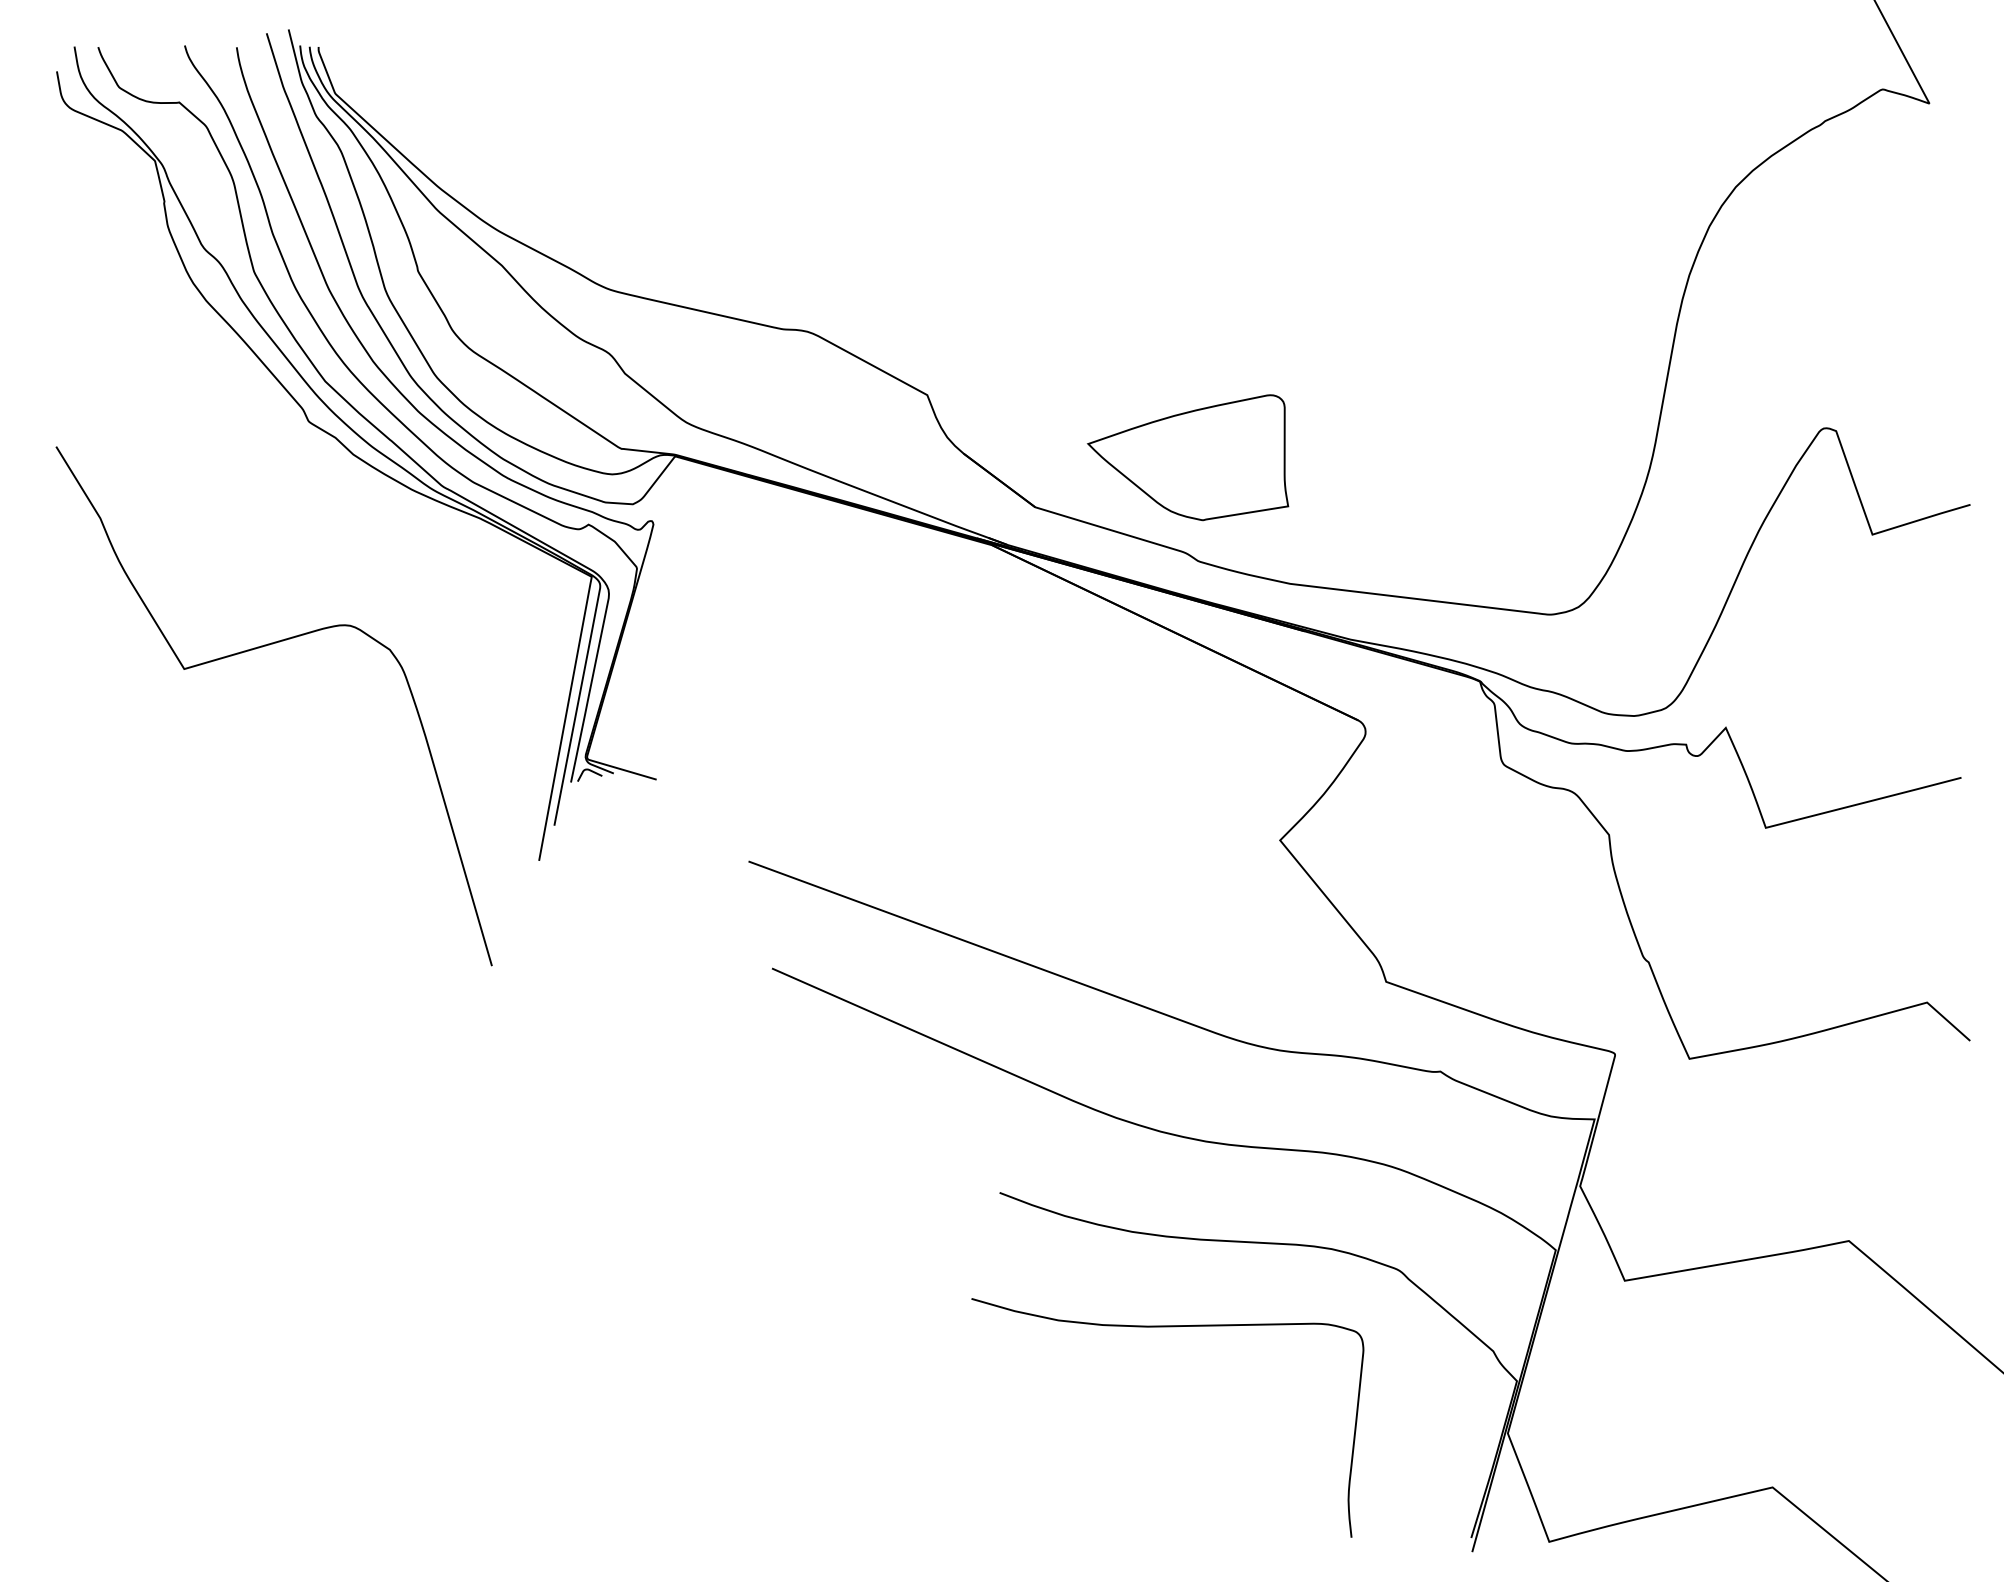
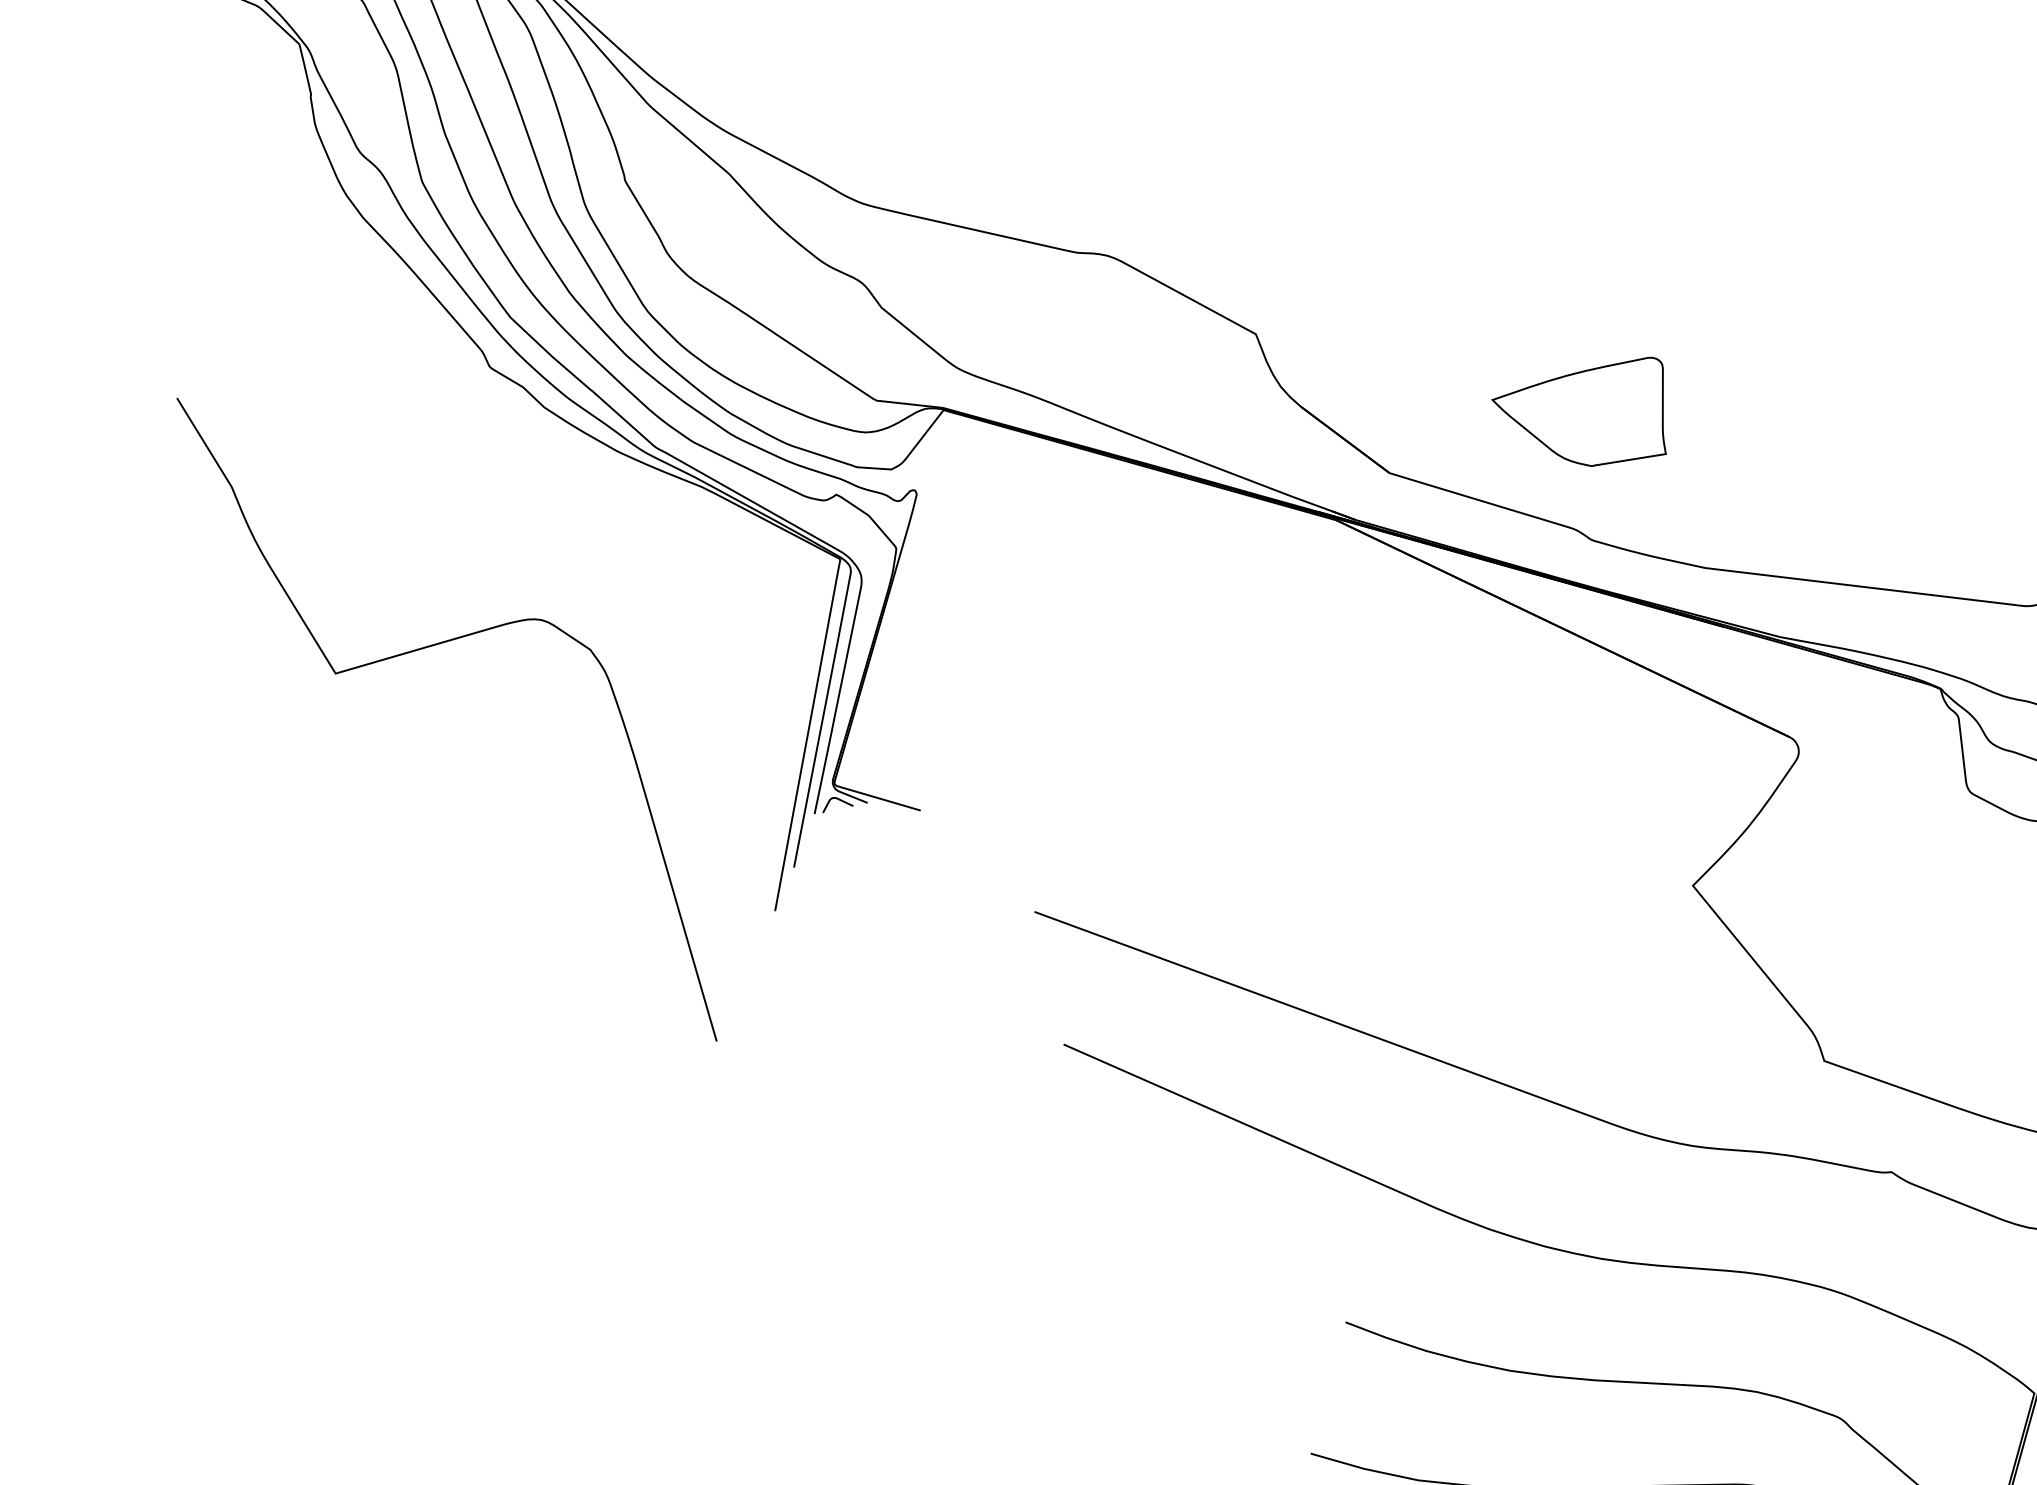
part: (1188, 457) -> (1579, 411), size x0.7

